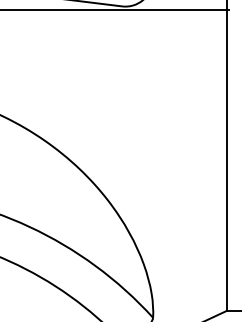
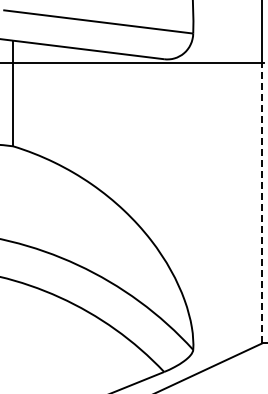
line: (227, 159) -> (262, 202), solid -> dashed

